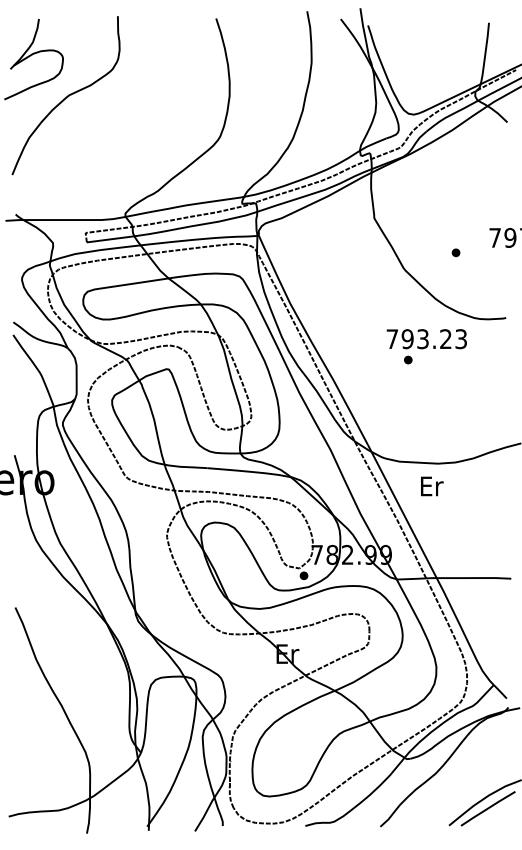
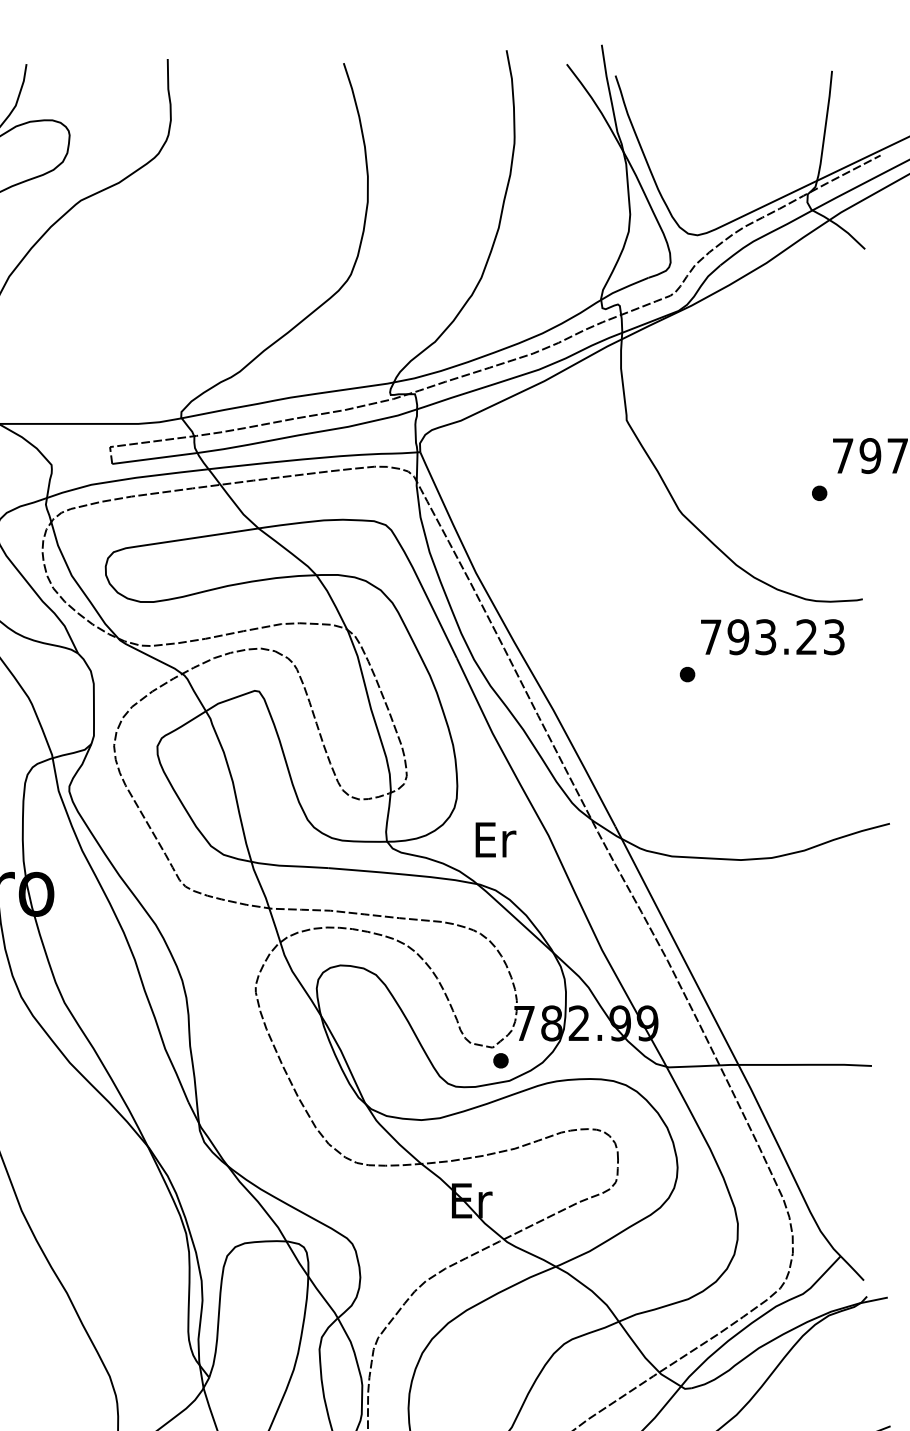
part: (455, 252) -> (818, 492), moved
text: (426, 339) -> (772, 637), moved
text: (432, 486) -> (496, 840), moved

